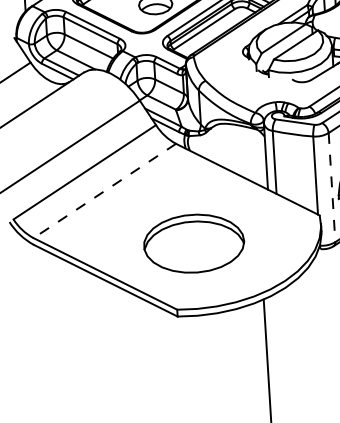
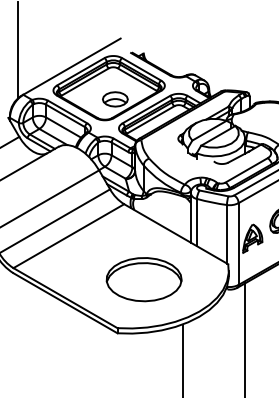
line: (331, 188) -> (238, 244), dashed -> solid
line: (104, 191) -> (68, 236), dashed -> solid
part: (193, 243) -> (143, 279), moved

